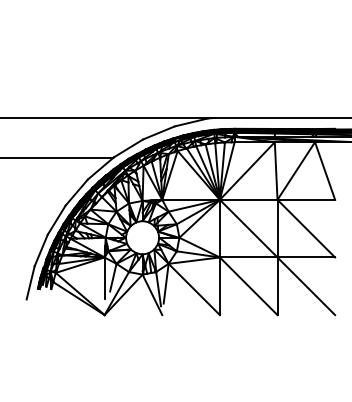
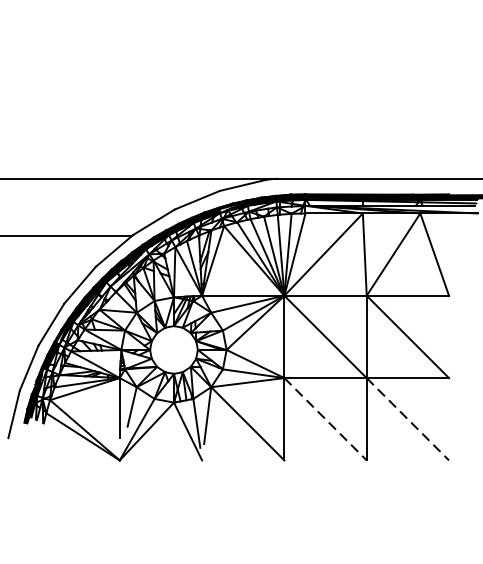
line: (248, 286) -> (325, 419), solid -> dashed
line: (306, 286) -> (408, 419), solid -> dashed

